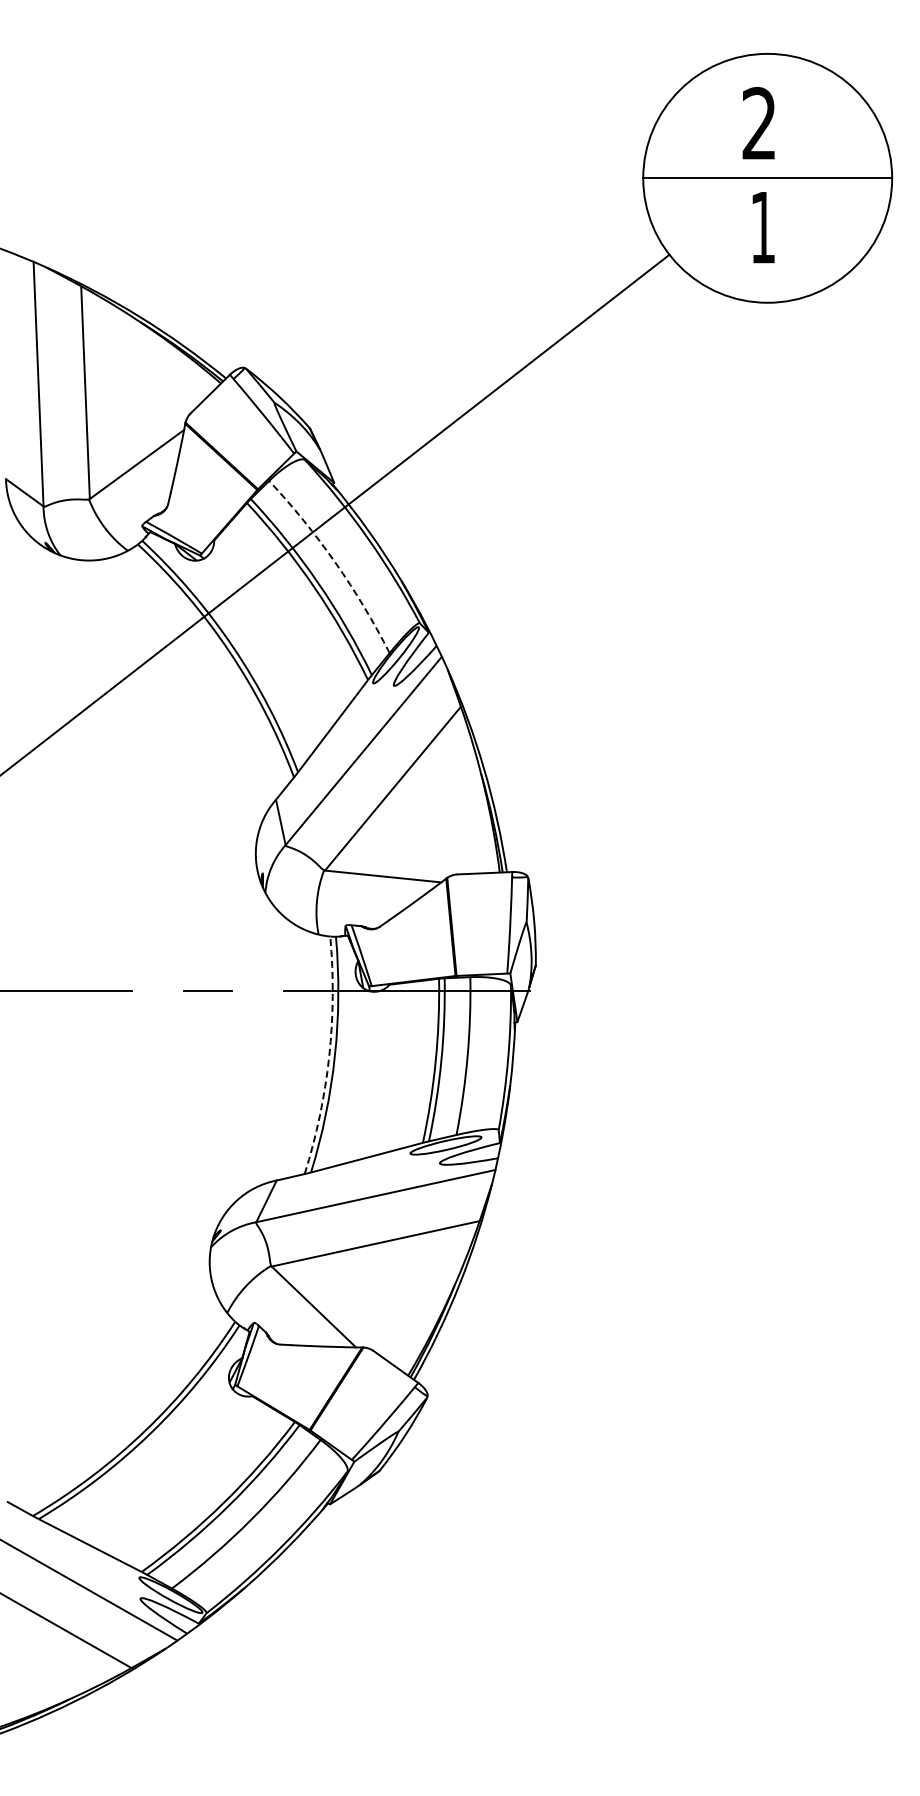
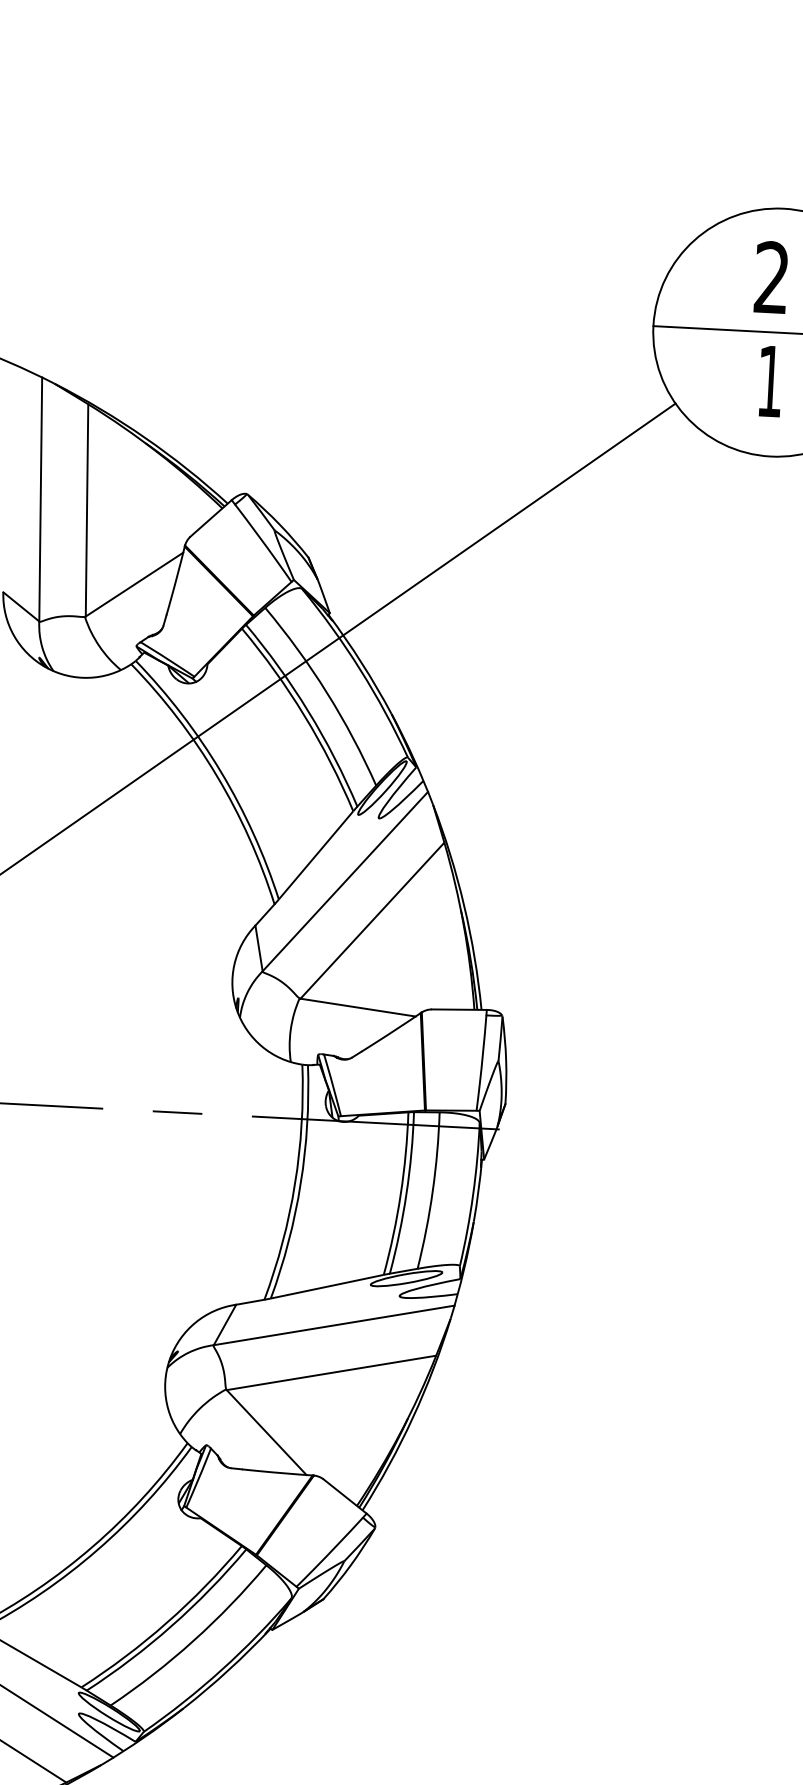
arc: (335, 562) -> (327, 692), dashed -> solid
arc: (329, 1056) -> (295, 1184), dashed -> solid

